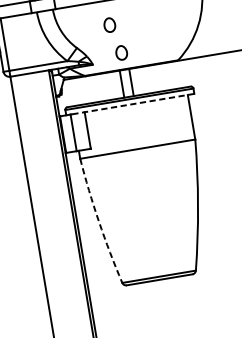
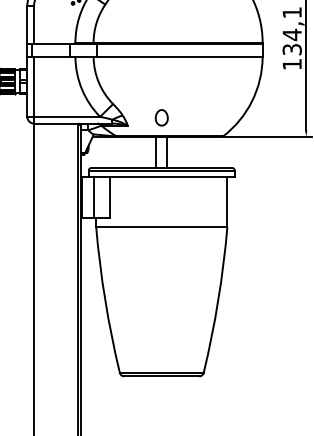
part: (109, 24) -> (153, 84), removed
line: (132, 104) -> (164, 176), dashed -> solid
arc: (99, 221) -> (105, 300), dashed -> solid

